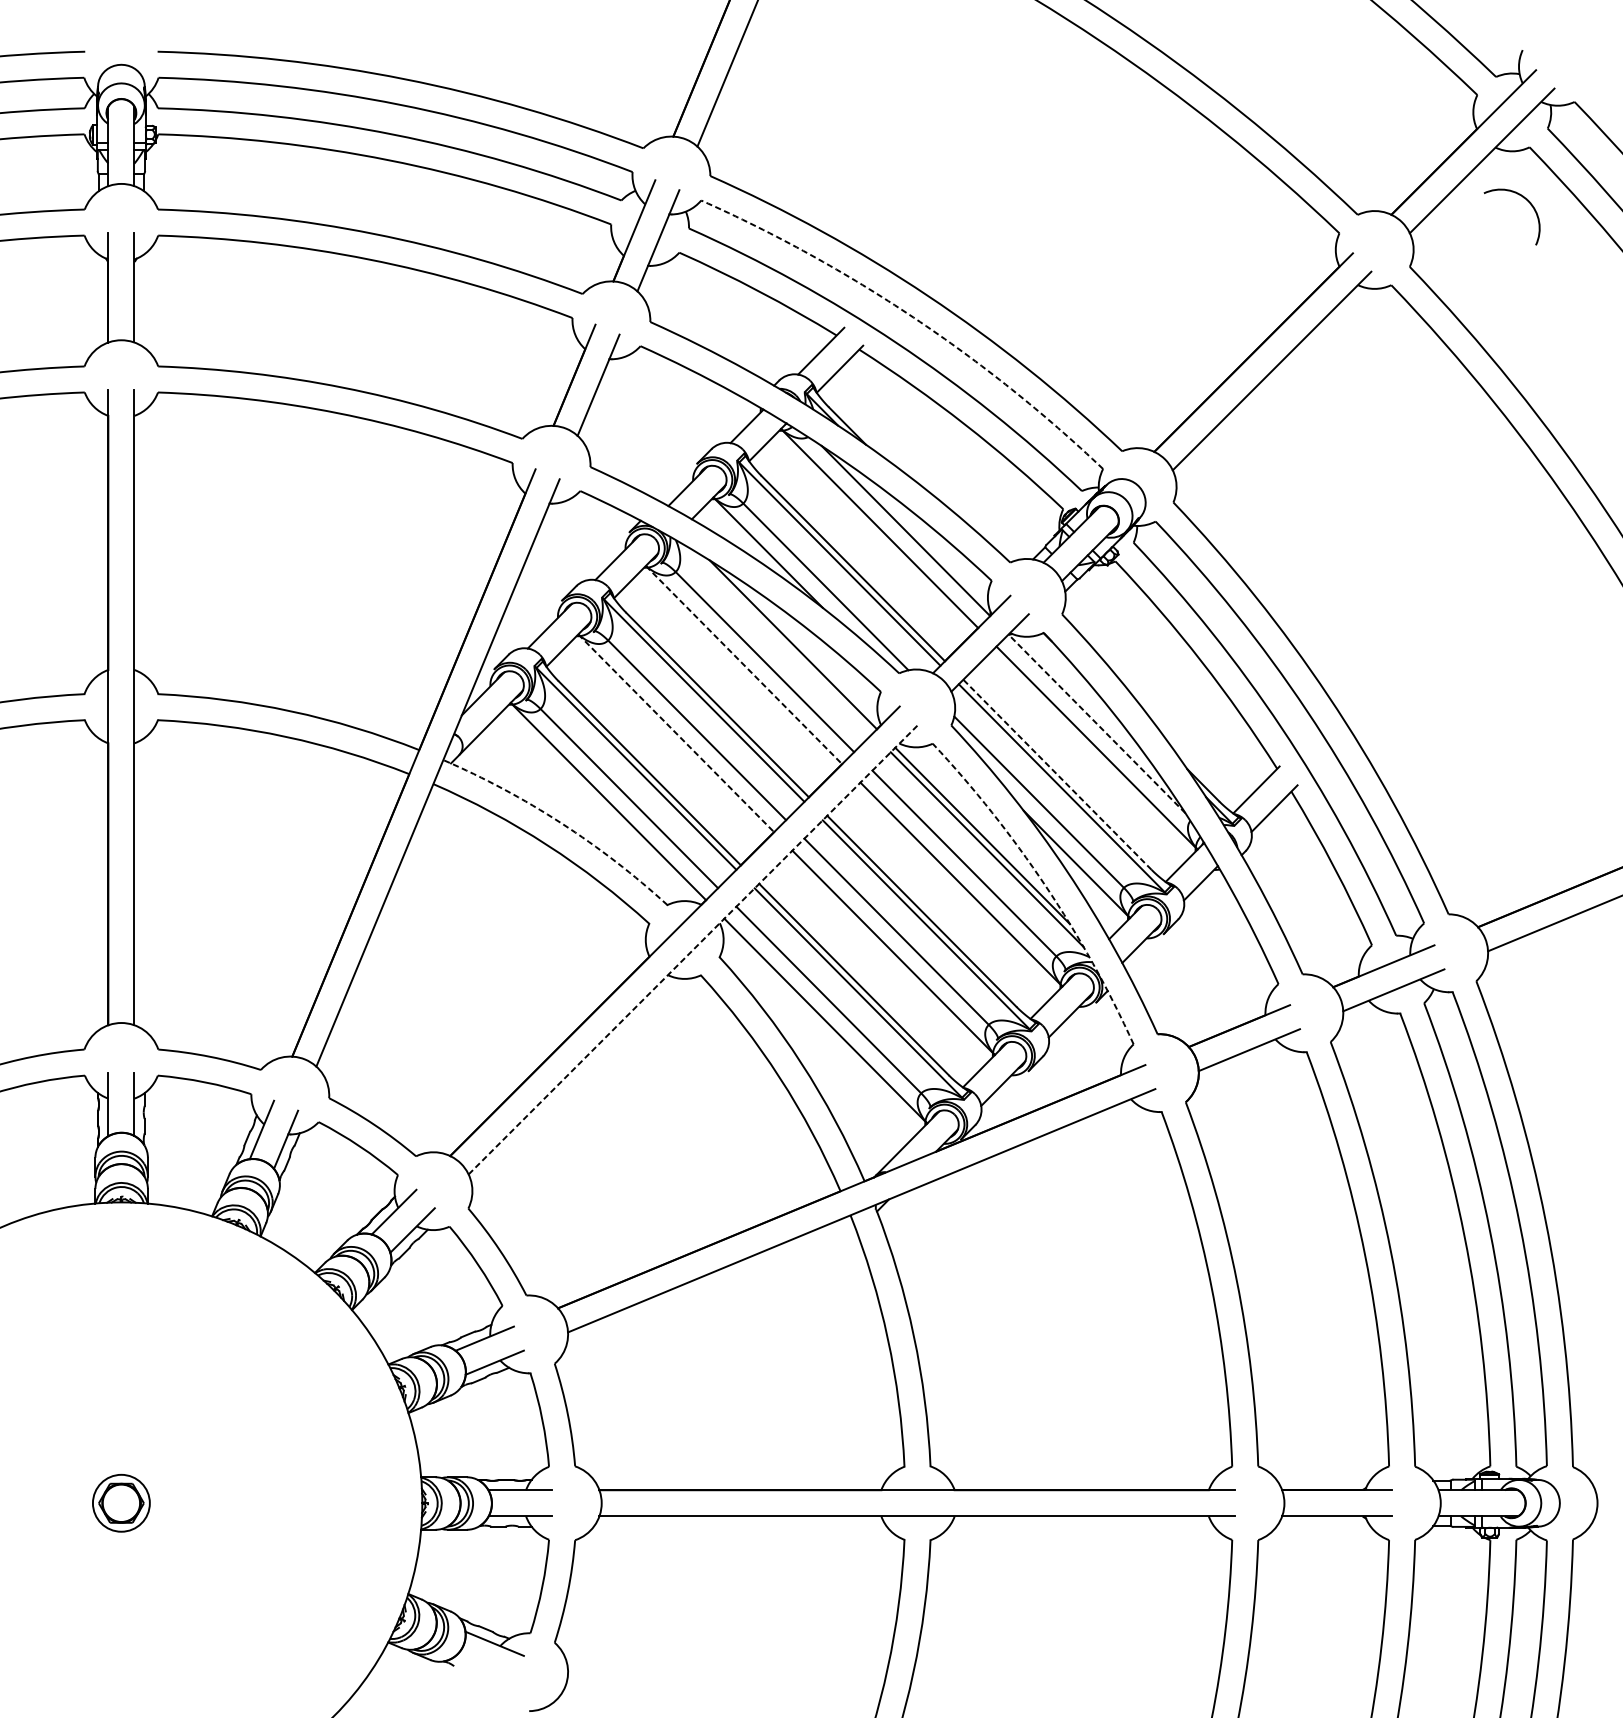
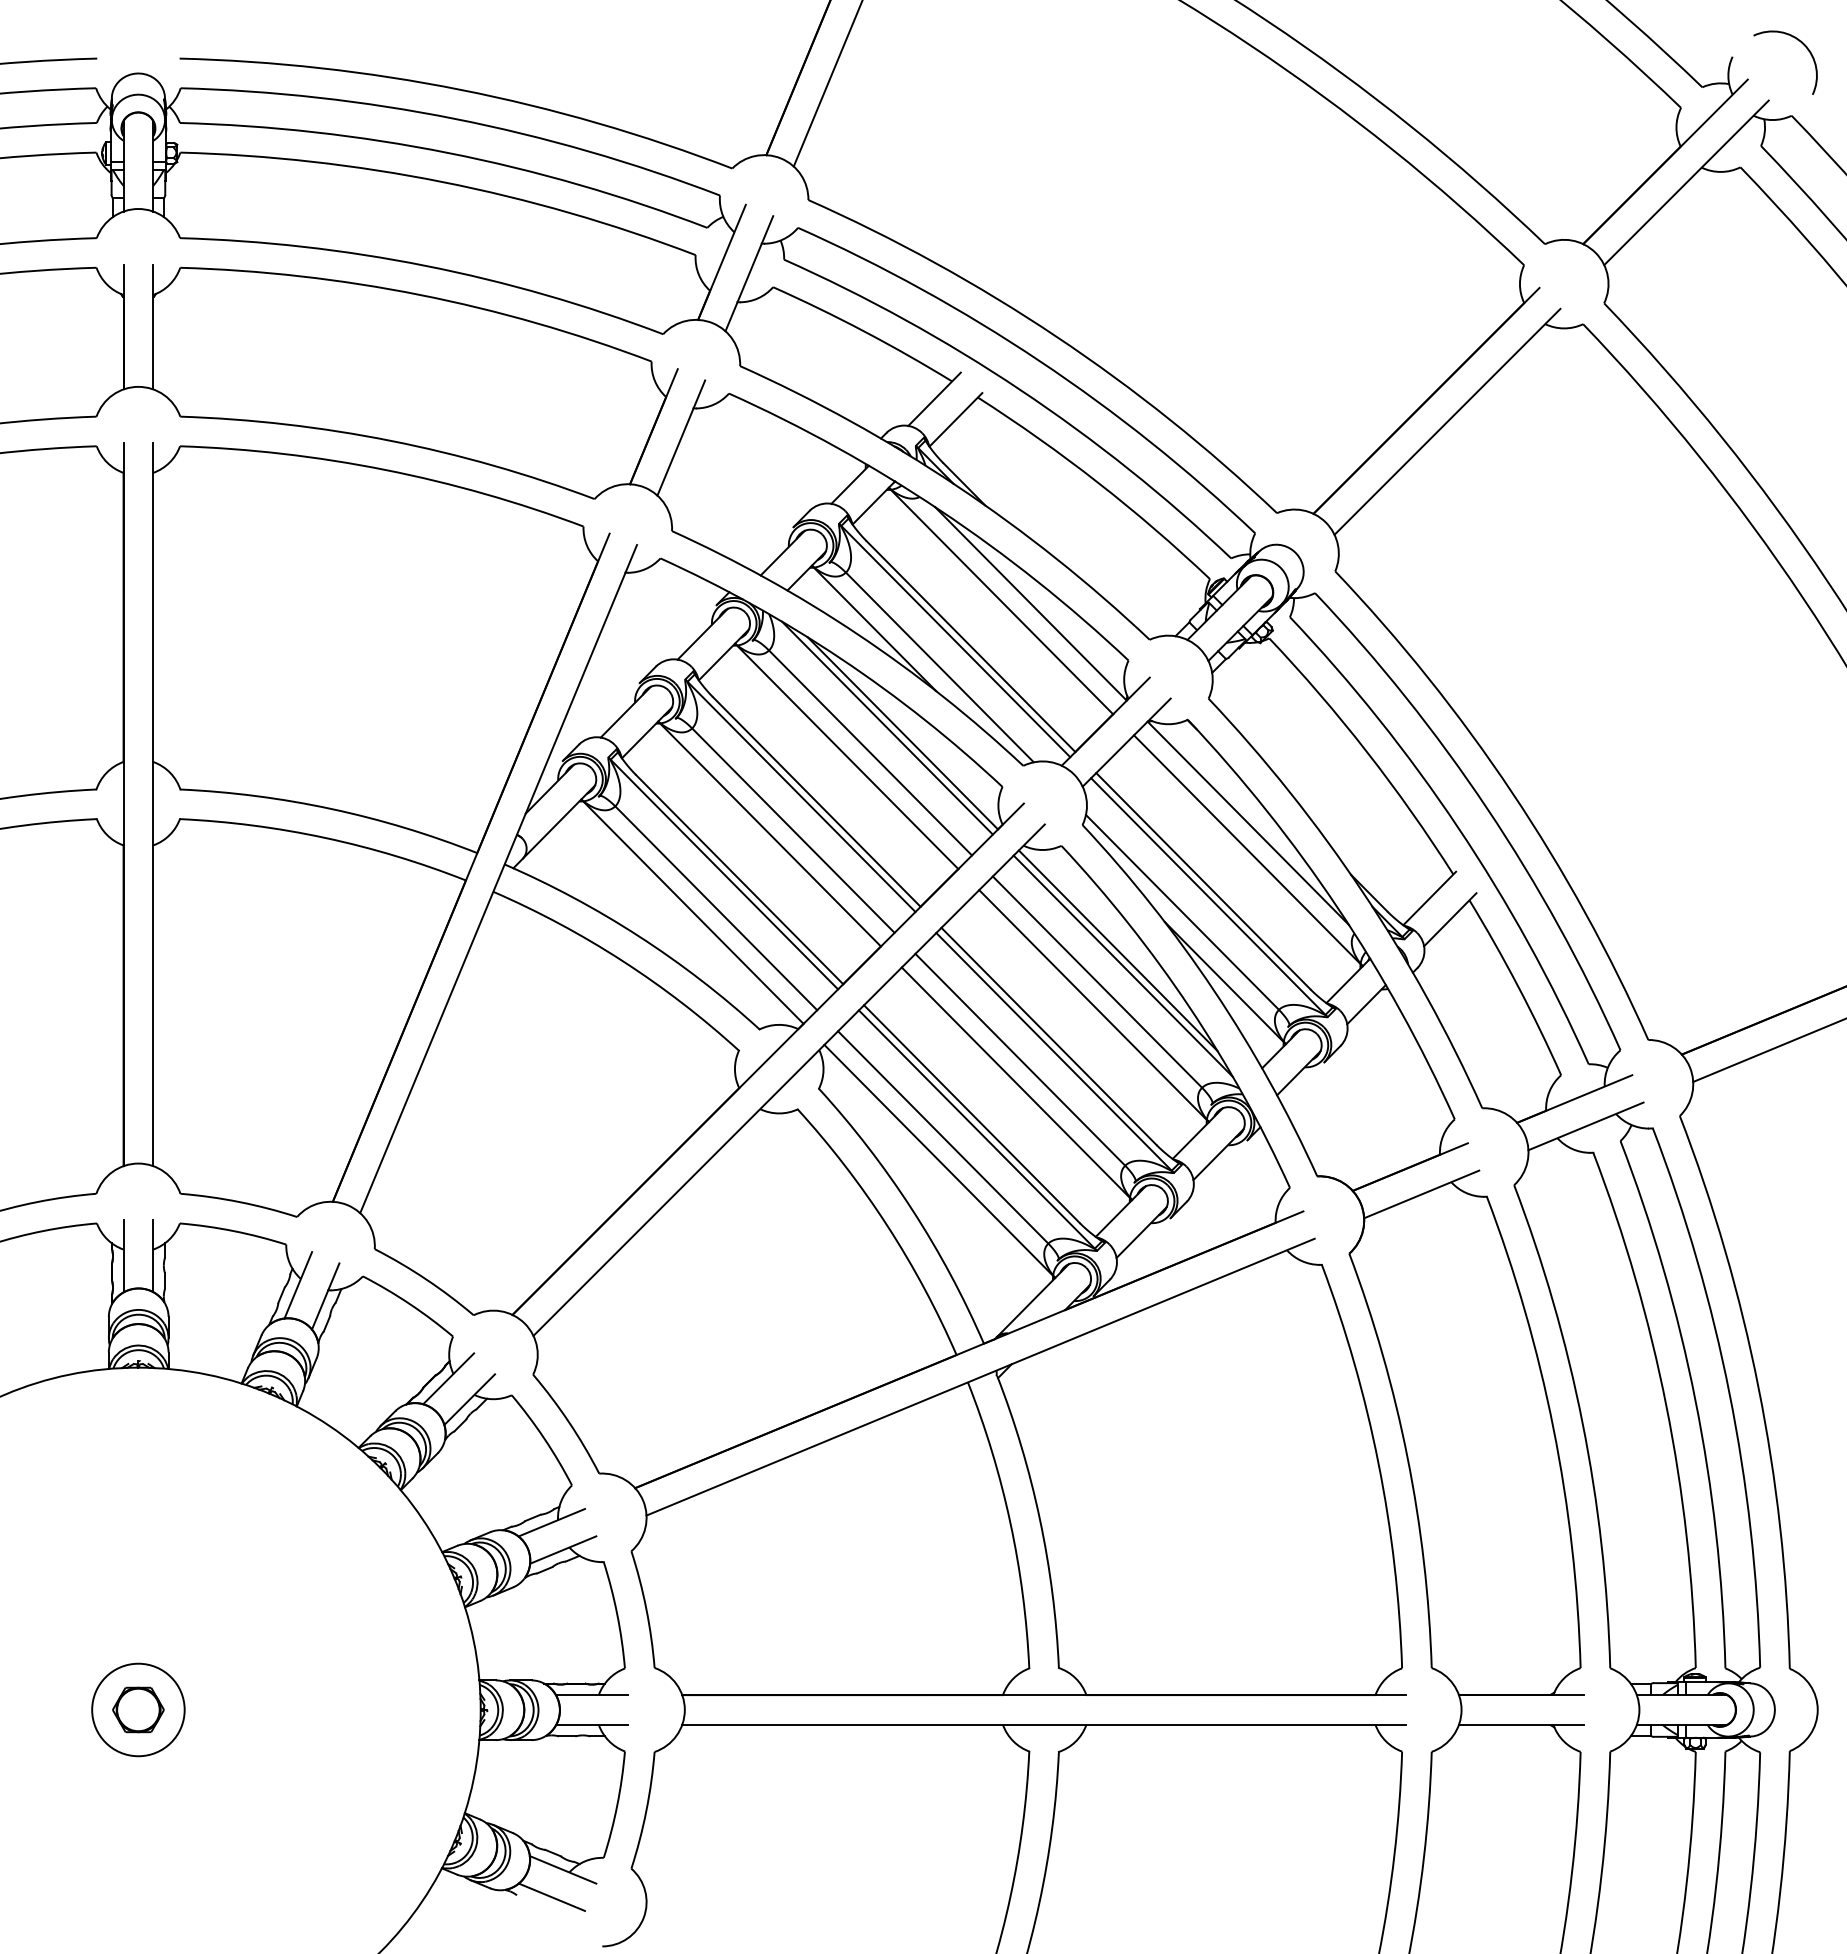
arc: (1527, 201) -> (1802, 44), moved
arc: (913, 317) -> (1039, 361), dashed -> solid
line: (778, 639) -> (886, 727), added
line: (743, 665) -> (846, 756), dashed -> solid
line: (1096, 724) -> (1247, 823), dashed -> solid
line: (676, 733) -> (769, 834), dashed -> solid
line: (1056, 774) -> (1202, 880), dashed -> solid
arc: (560, 823) -> (638, 936), dashed -> solid
arc: (1045, 885) -> (1189, 1007), dashed -> solid
line: (693, 949) -> (789, 1080), dashed -> solid
circle: (121, 1502) -> (138, 1709), size x1.43
line: (484, 1667) -> (551, 1896), added

